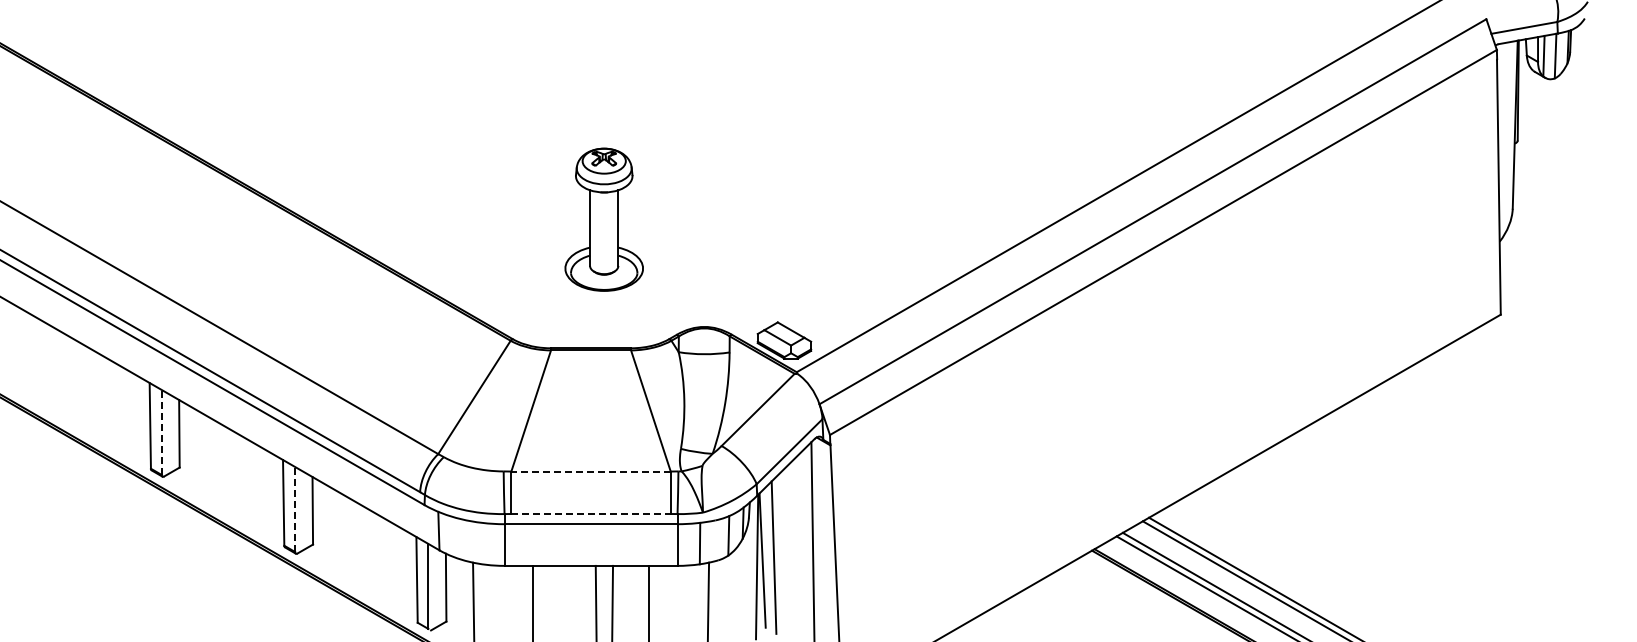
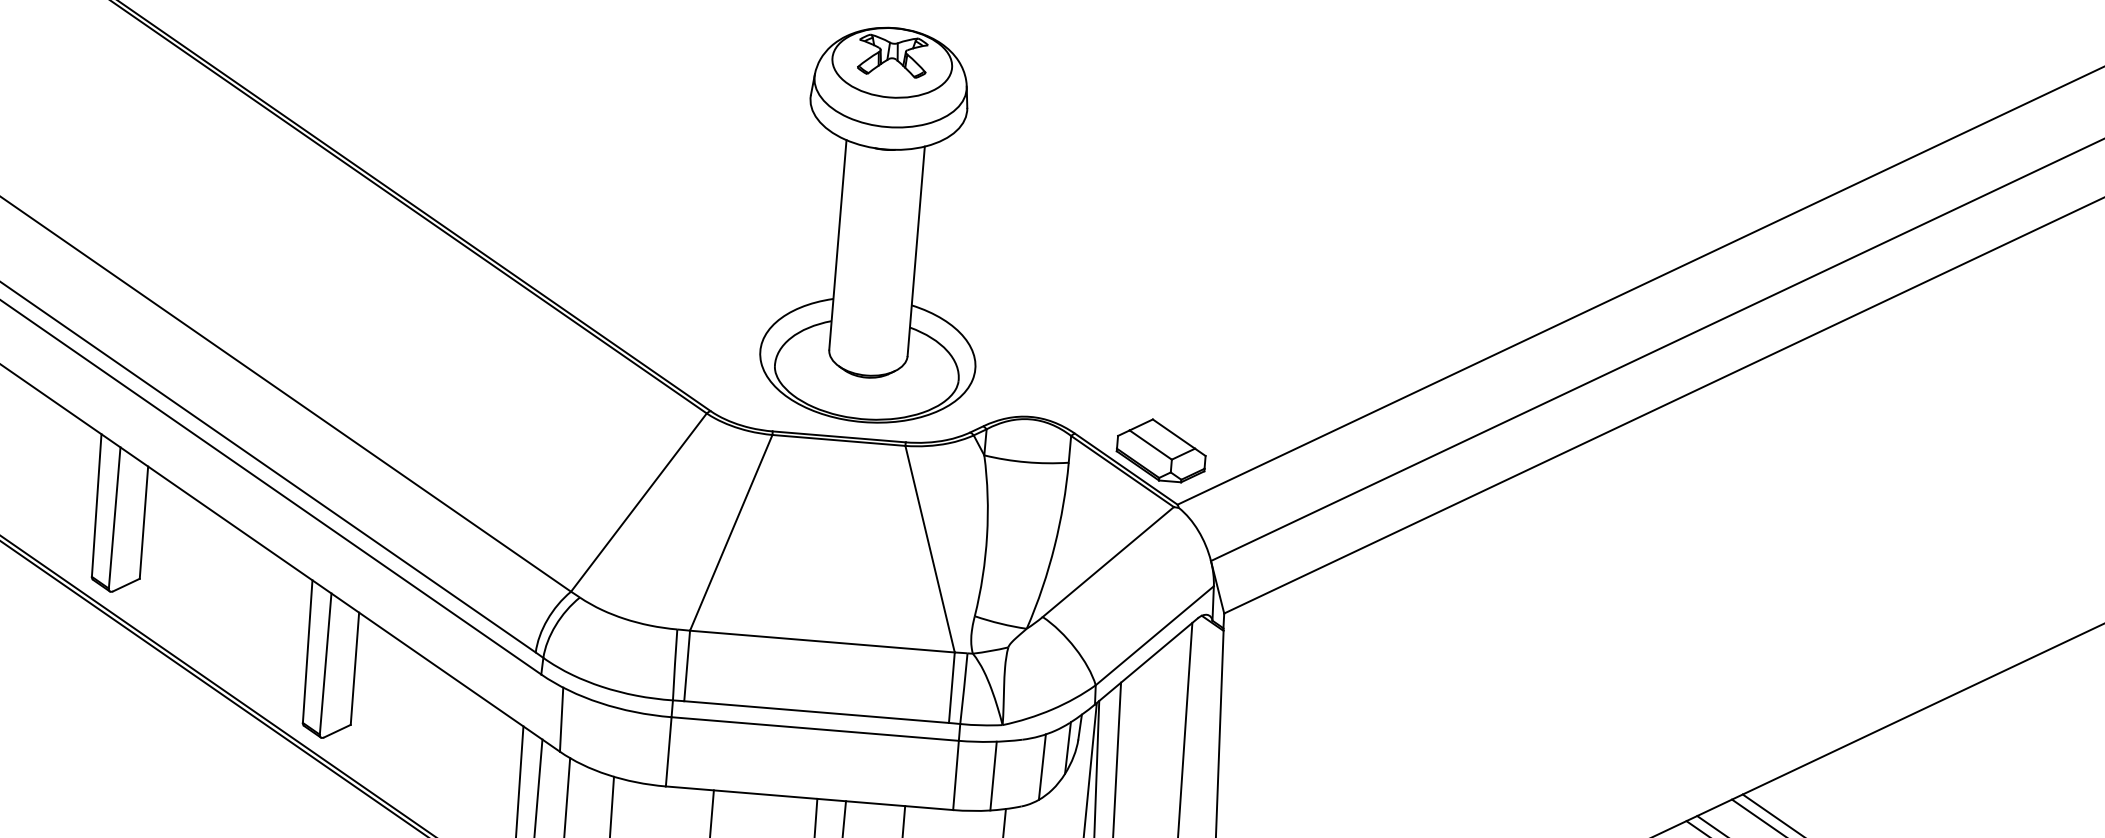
part: (603, 219) -> (877, 224), size x1.67
line: (161, 432) -> (114, 518), dashed -> solid
line: (591, 471) -> (823, 641), dashed -> solid
line: (295, 509) -> (326, 664), dashed -> solid
line: (591, 514) -> (817, 712), dashed -> solid

